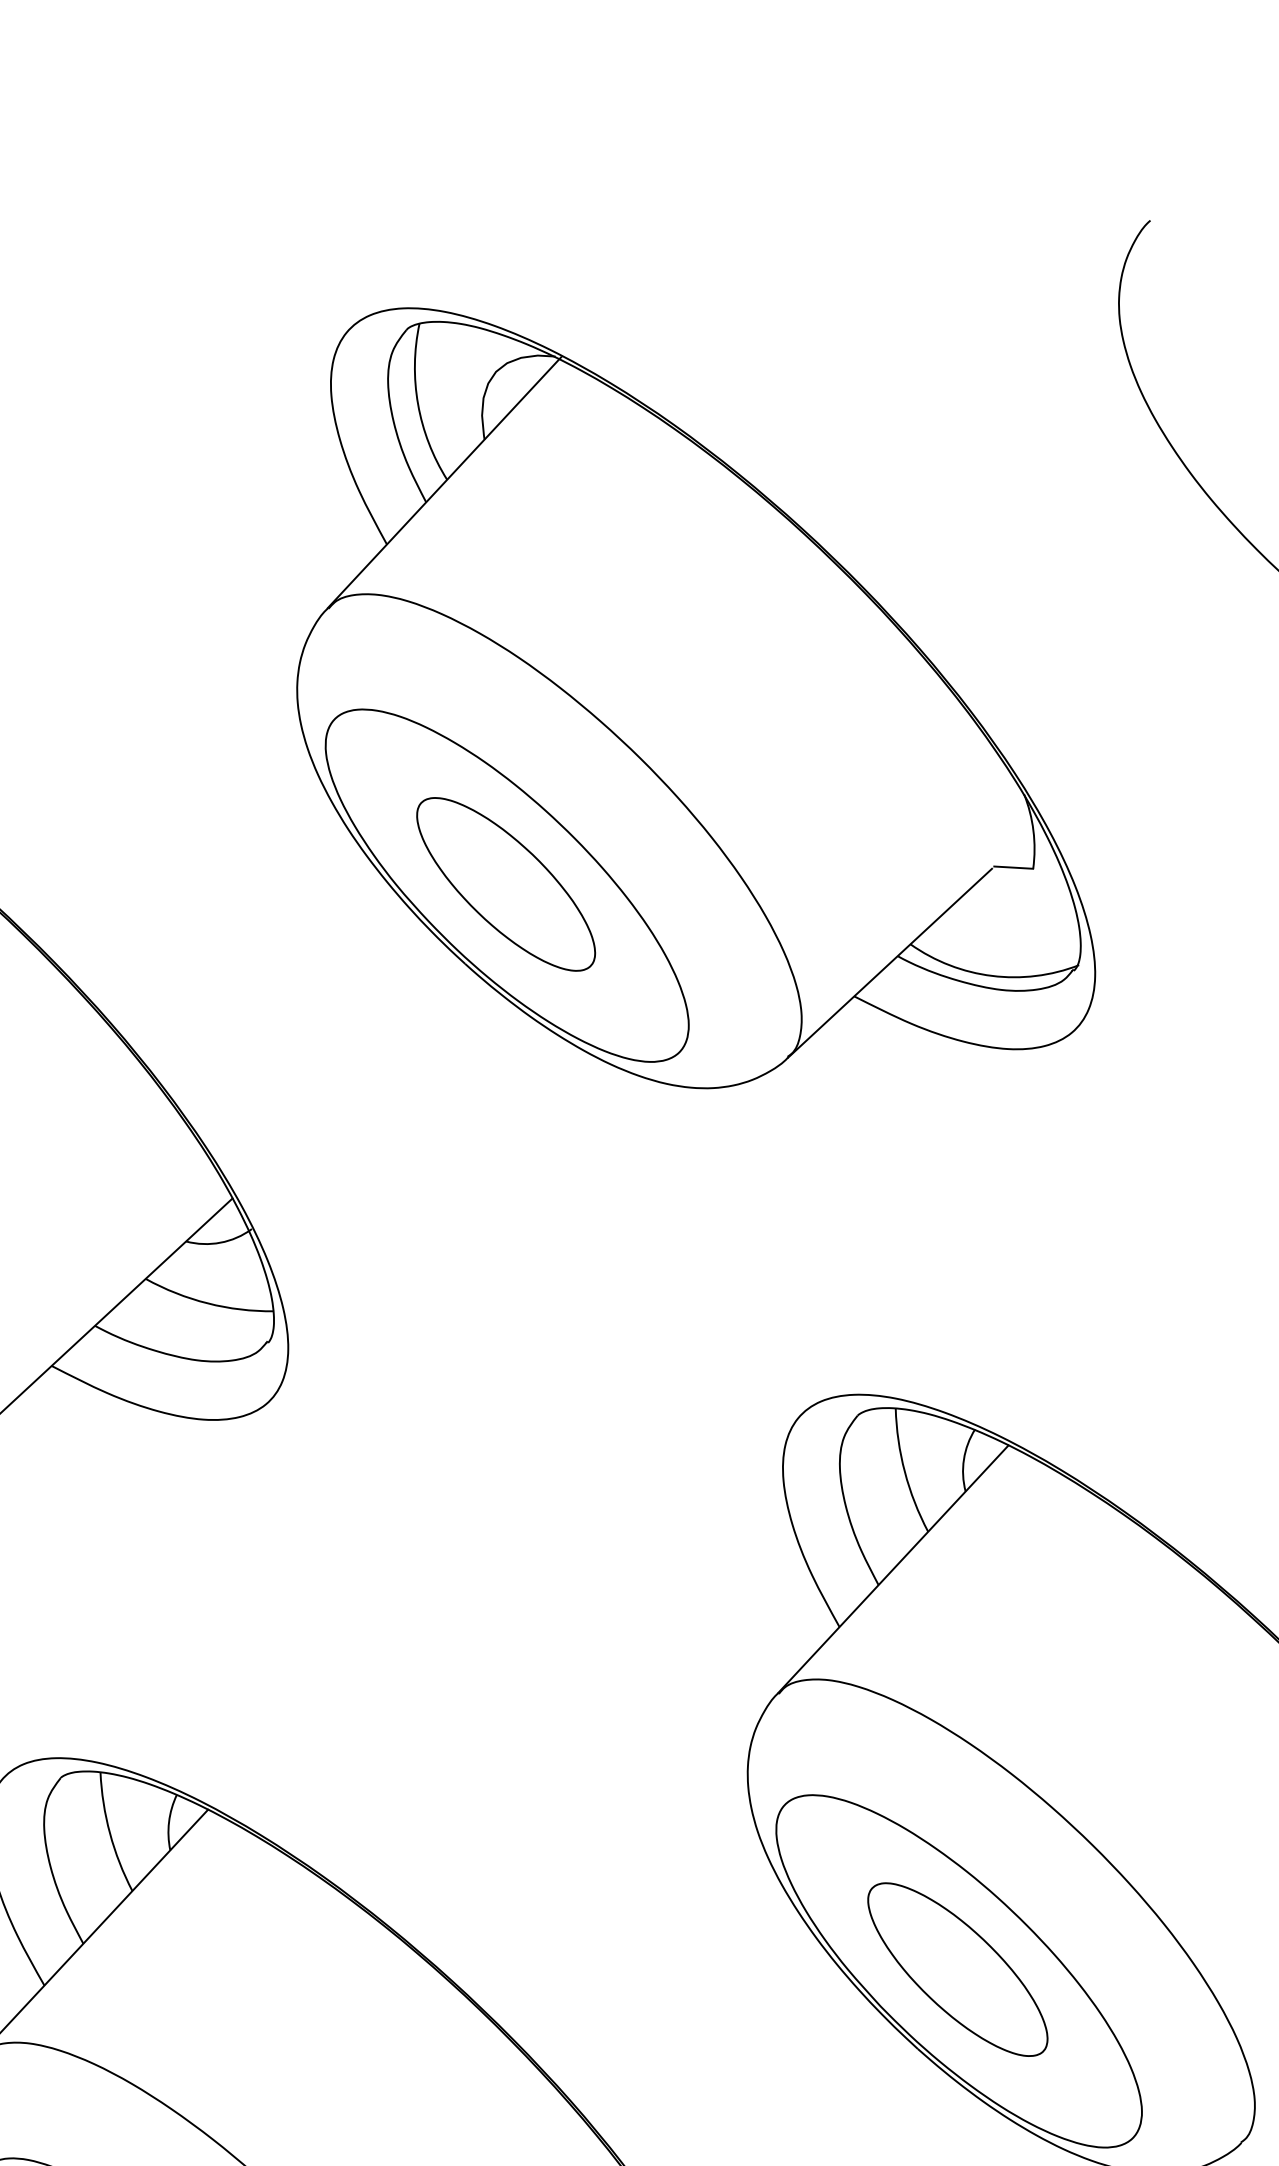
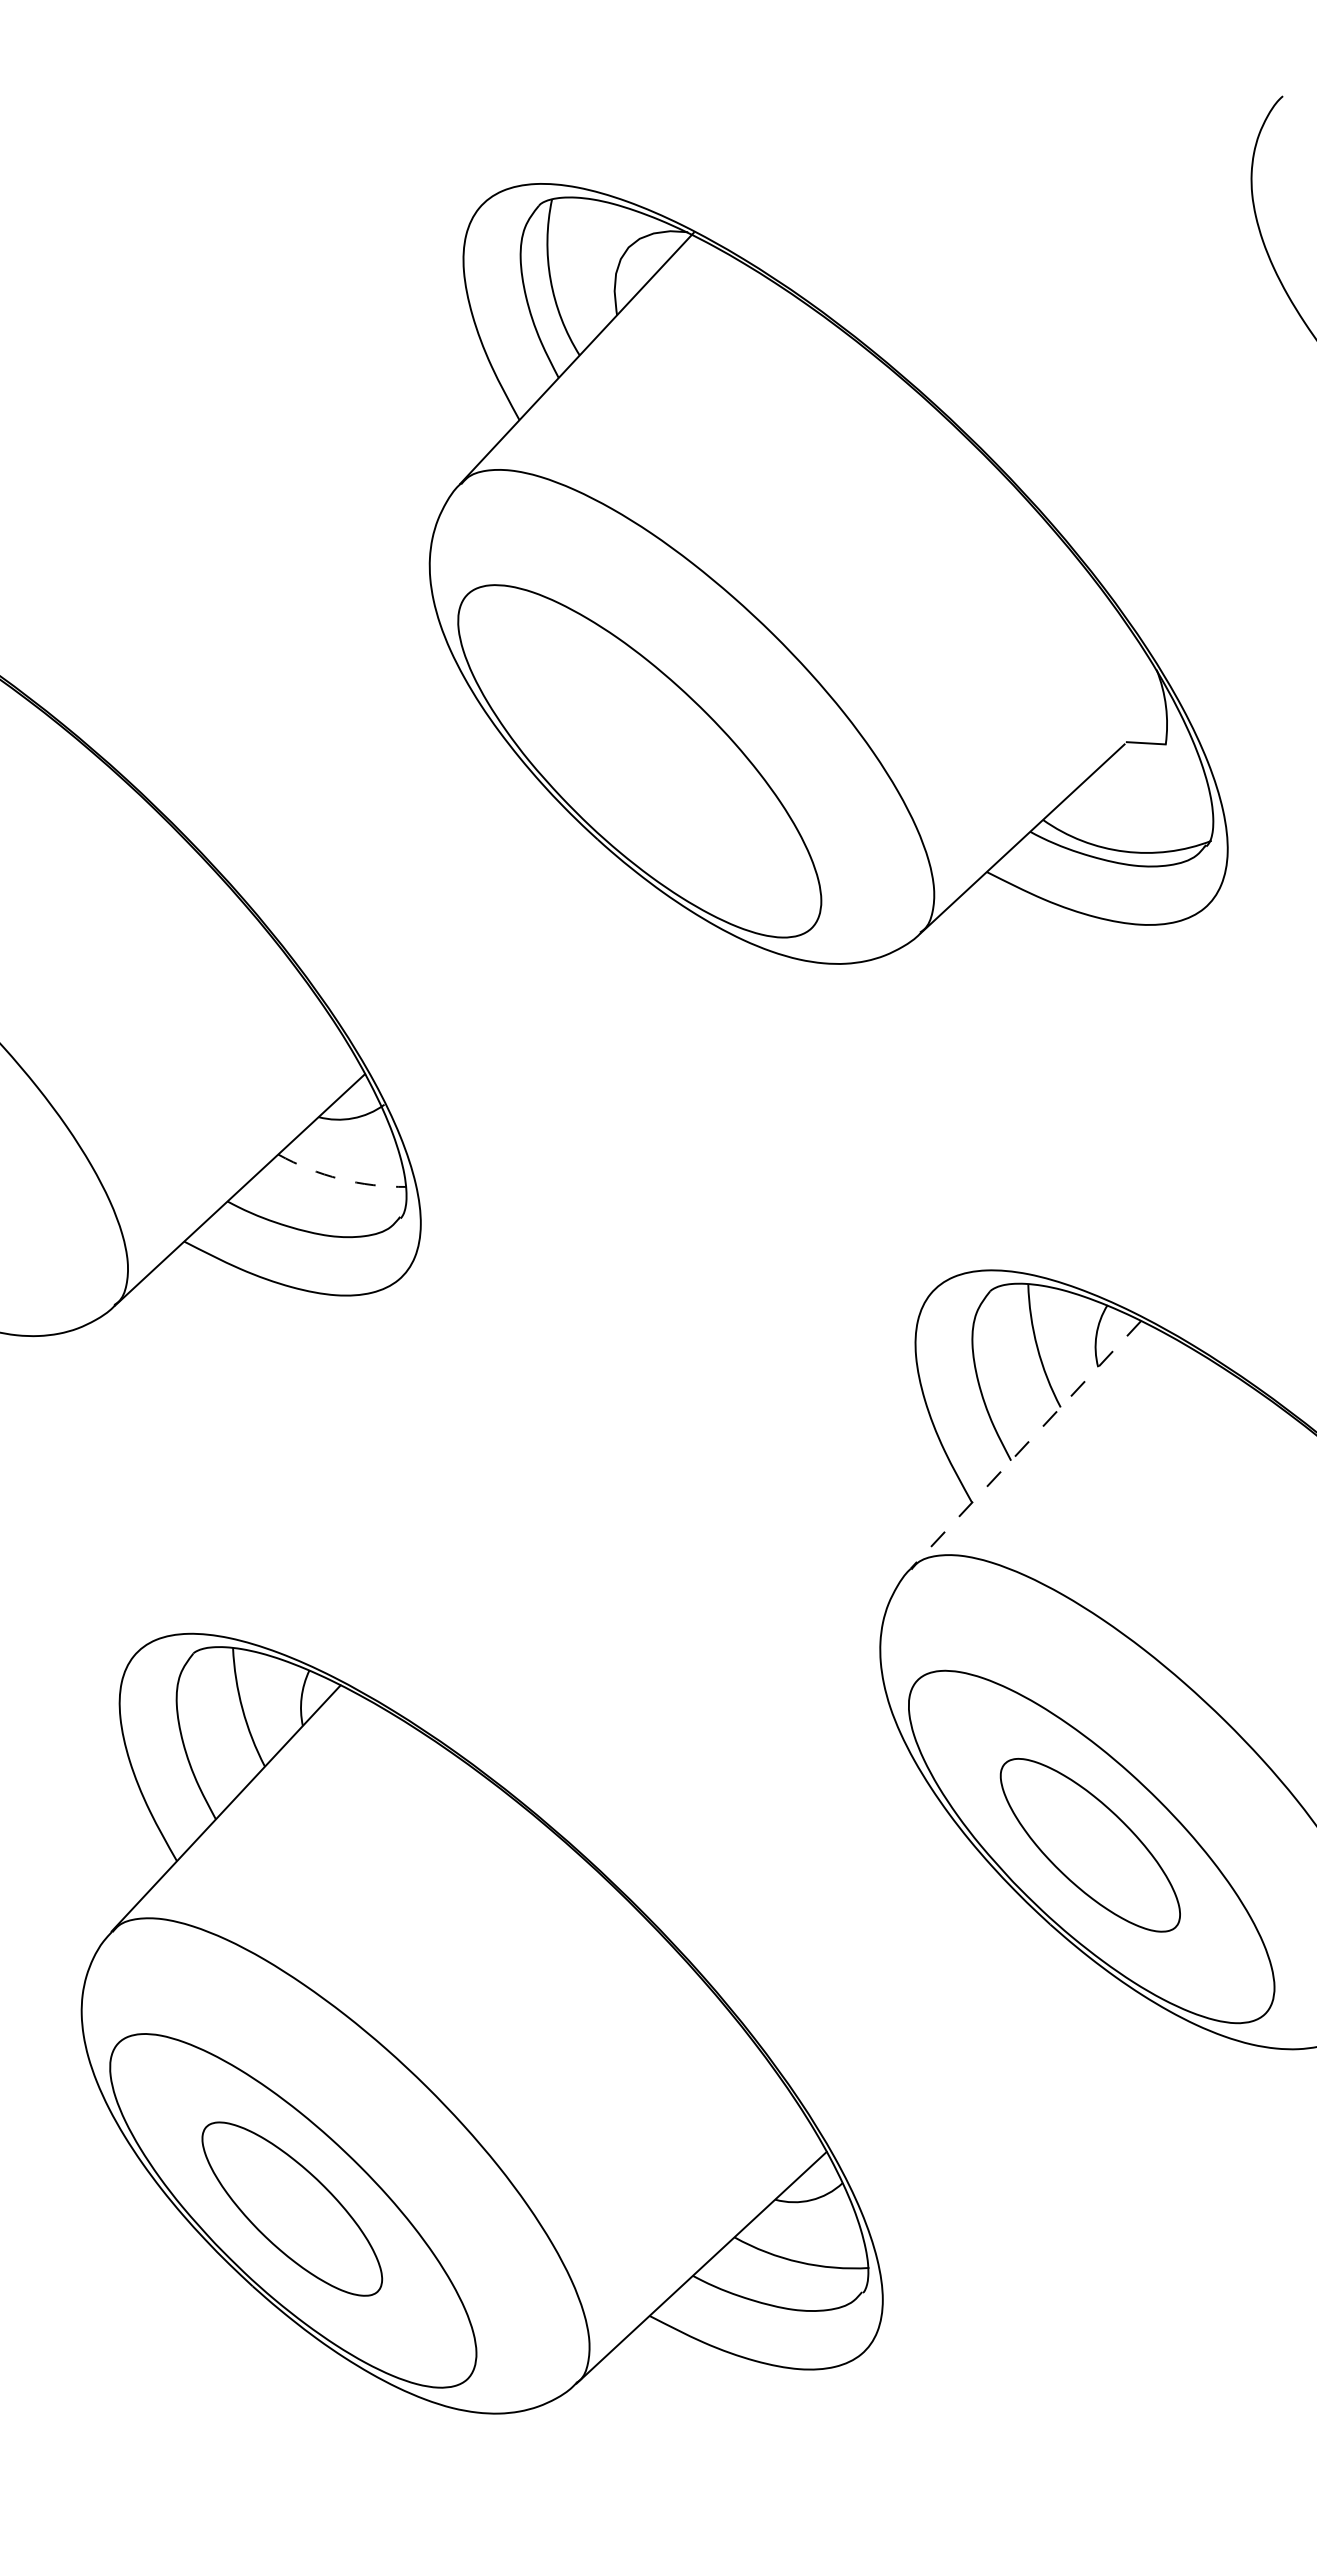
part: (505, 883) -> (638, 759), removed
arc: (207, 1303) -> (340, 1179), solid -> dashed
line: (892, 1569) -> (1025, 1445), solid -> dashed

